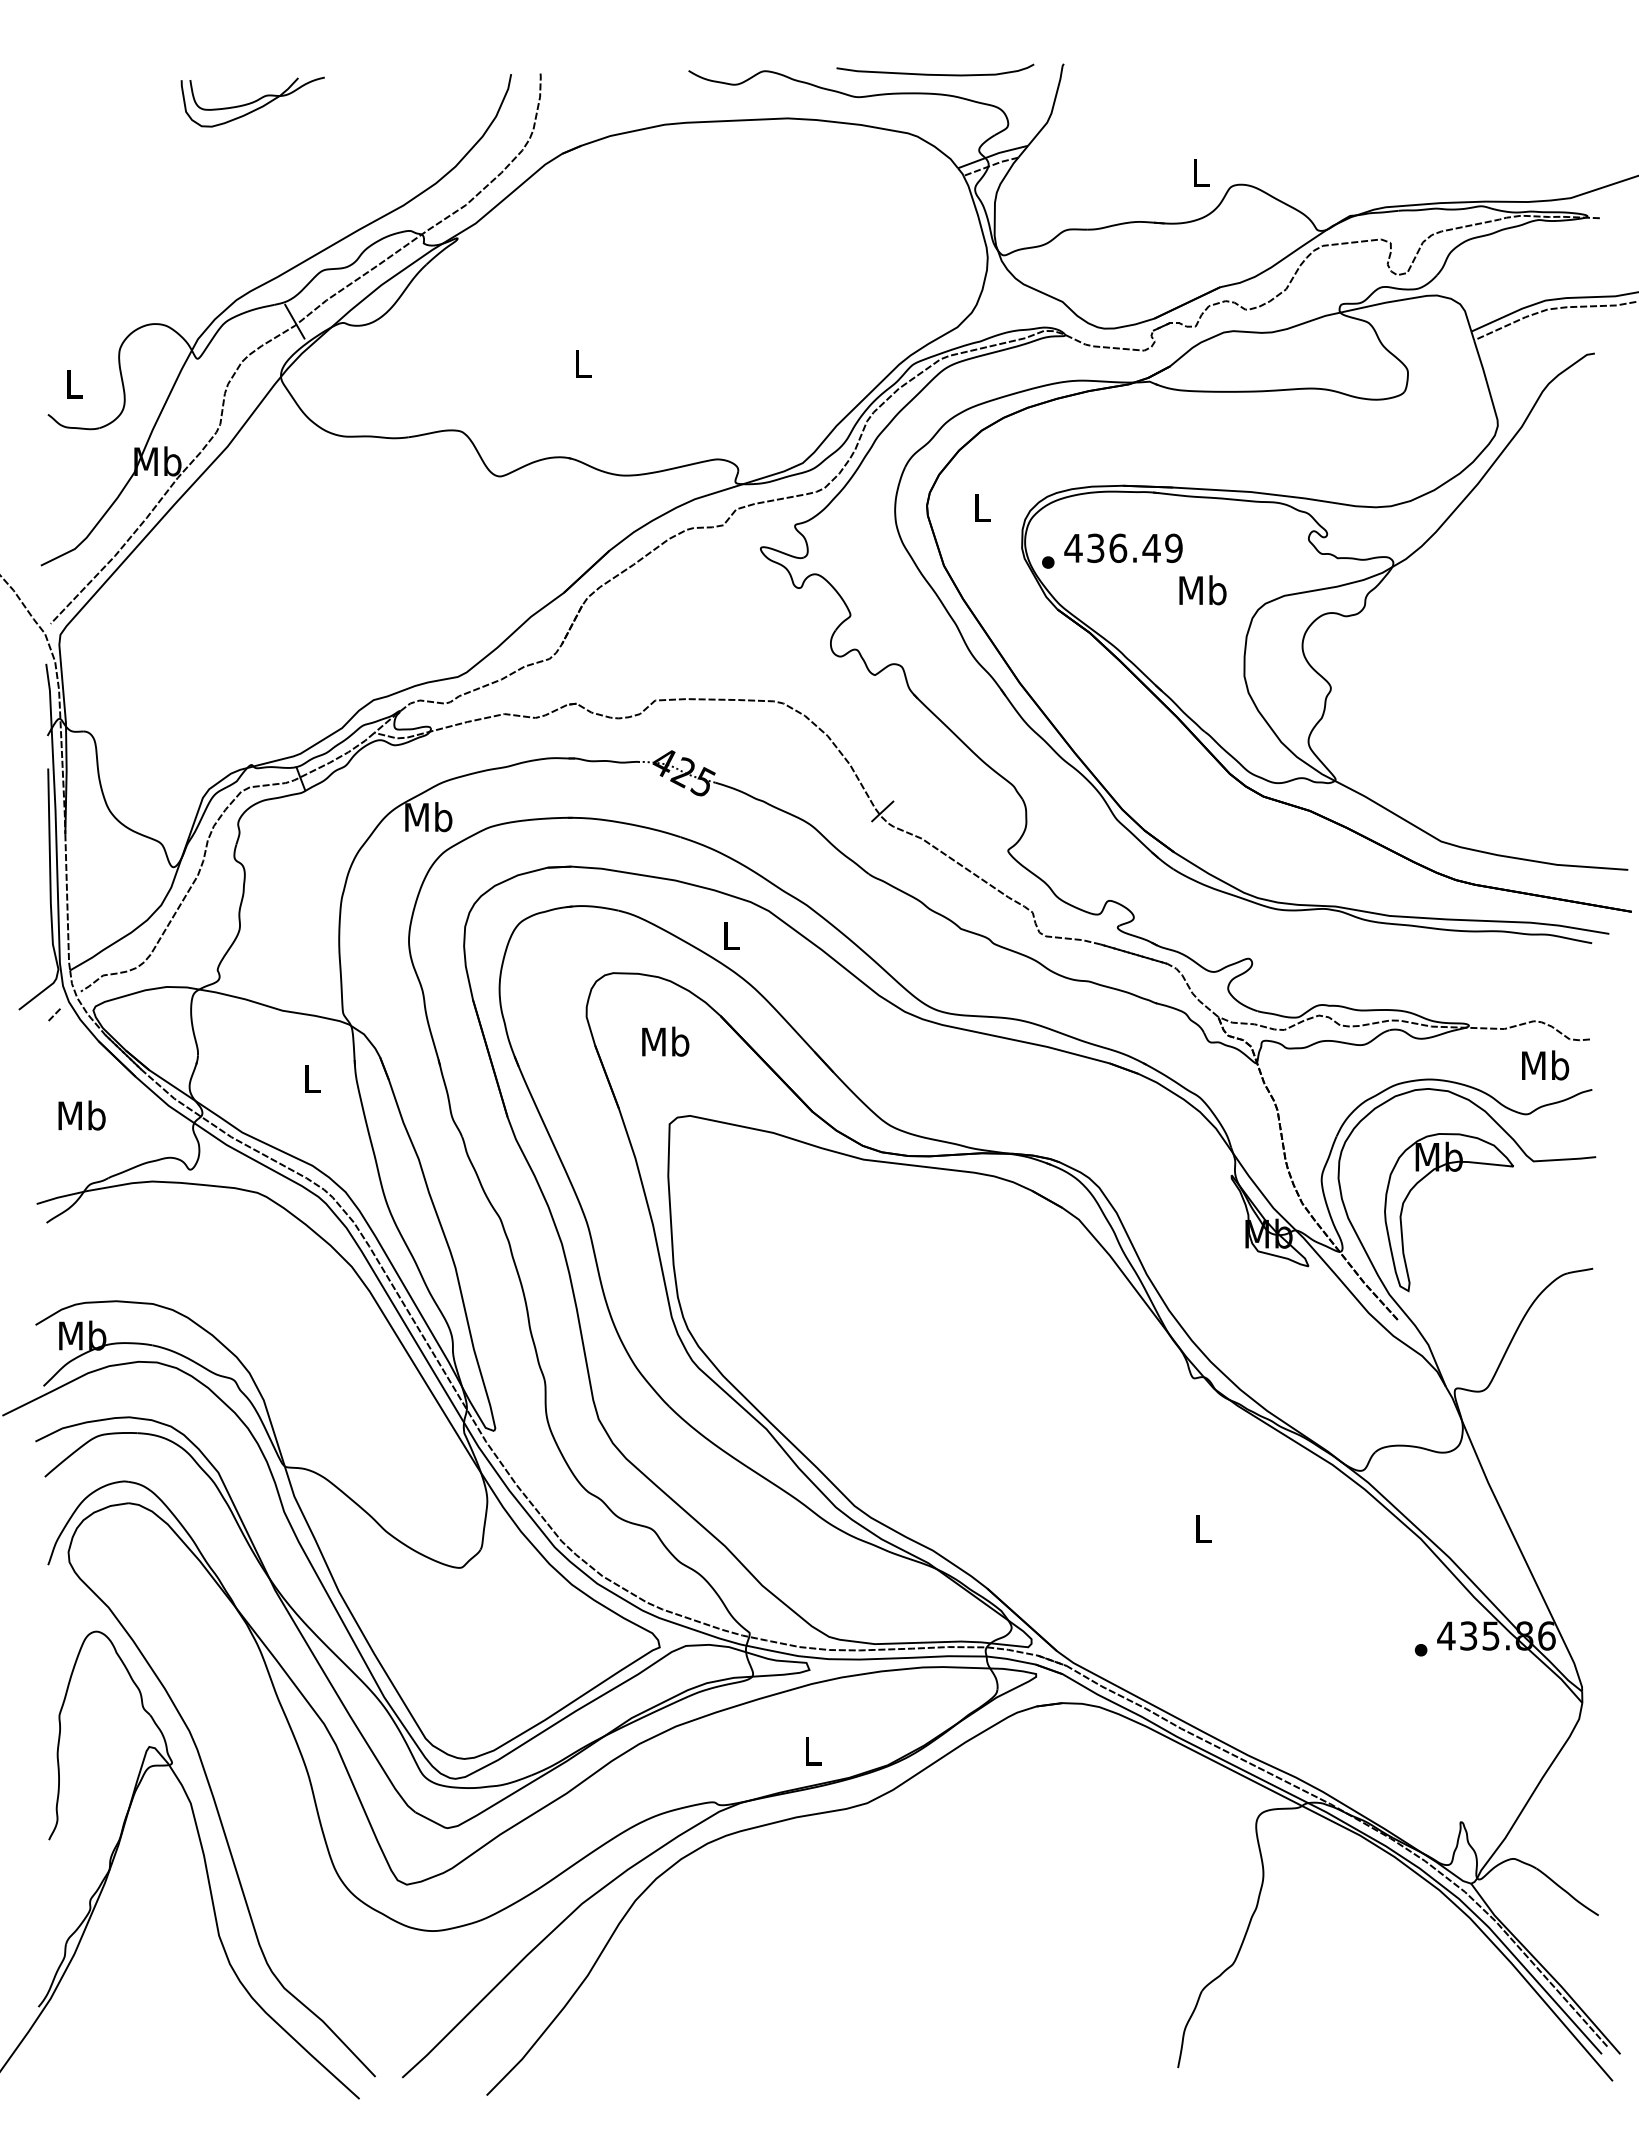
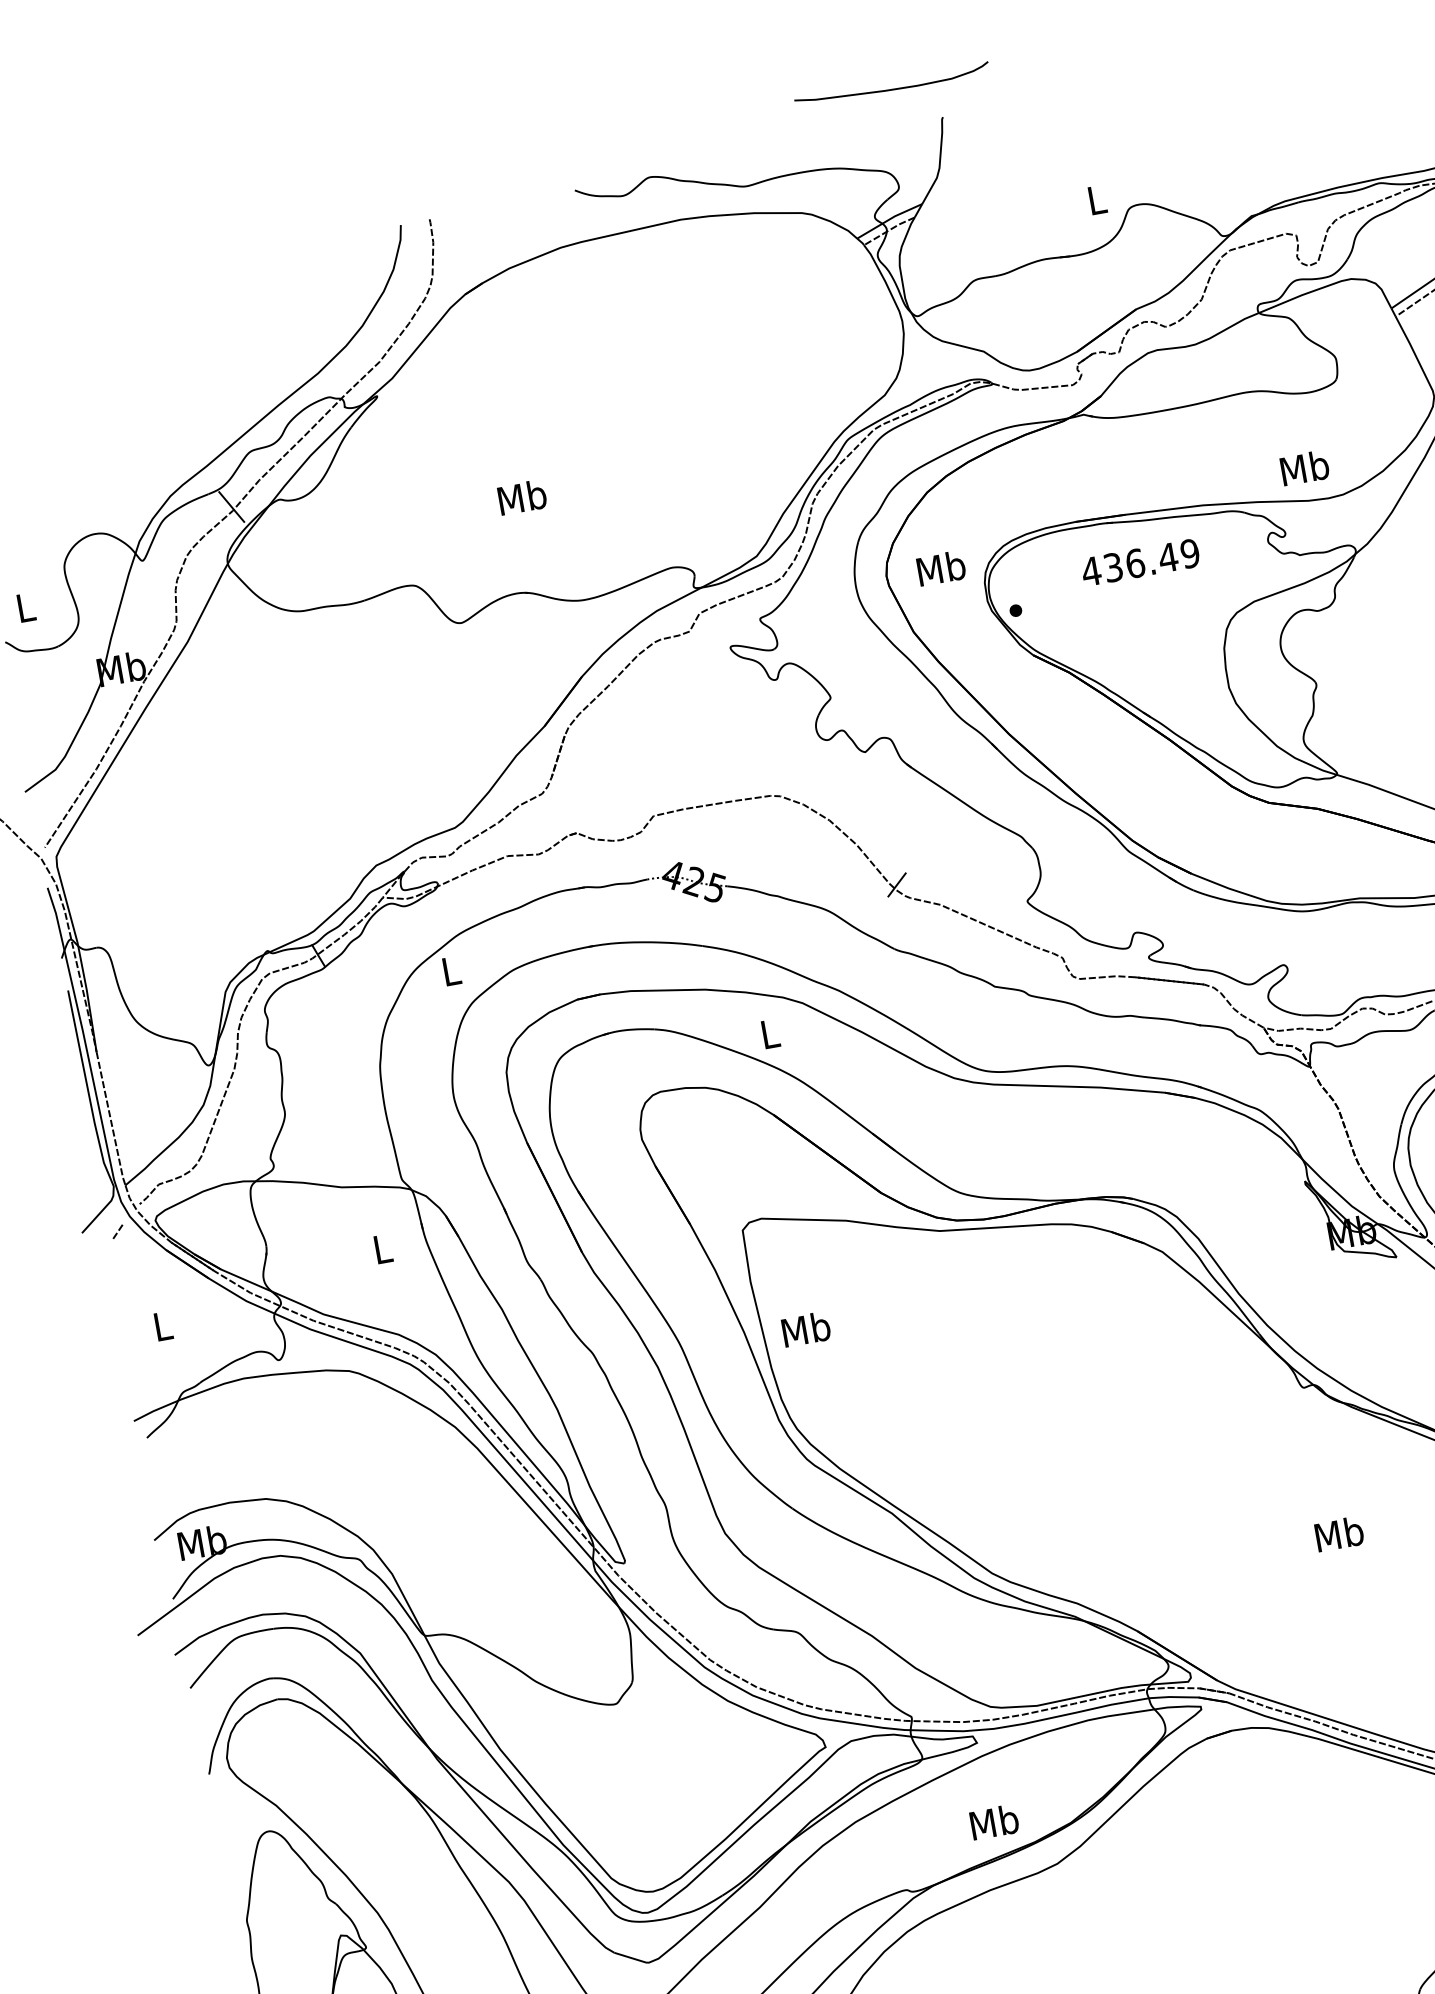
curve: (935, 74) -> (892, 89), moved
part: (252, 101) -> (151, 297), removed
text: (582, 363) -> (522, 497), L -> Mb
text: (982, 507) -> (941, 568), L -> Mb
text: (1123, 547) -> (1140, 561), moved
text: (1202, 590) -> (1304, 468), moved
text: (428, 817) -> (451, 971), Mb -> L
text: (665, 1041) -> (806, 1329), moved
text: (81, 1115) -> (162, 1326), Mb -> L
text: (1202, 1528) -> (1338, 1534), L -> Mb
text: (812, 1751) -> (994, 1822), L -> Mb

